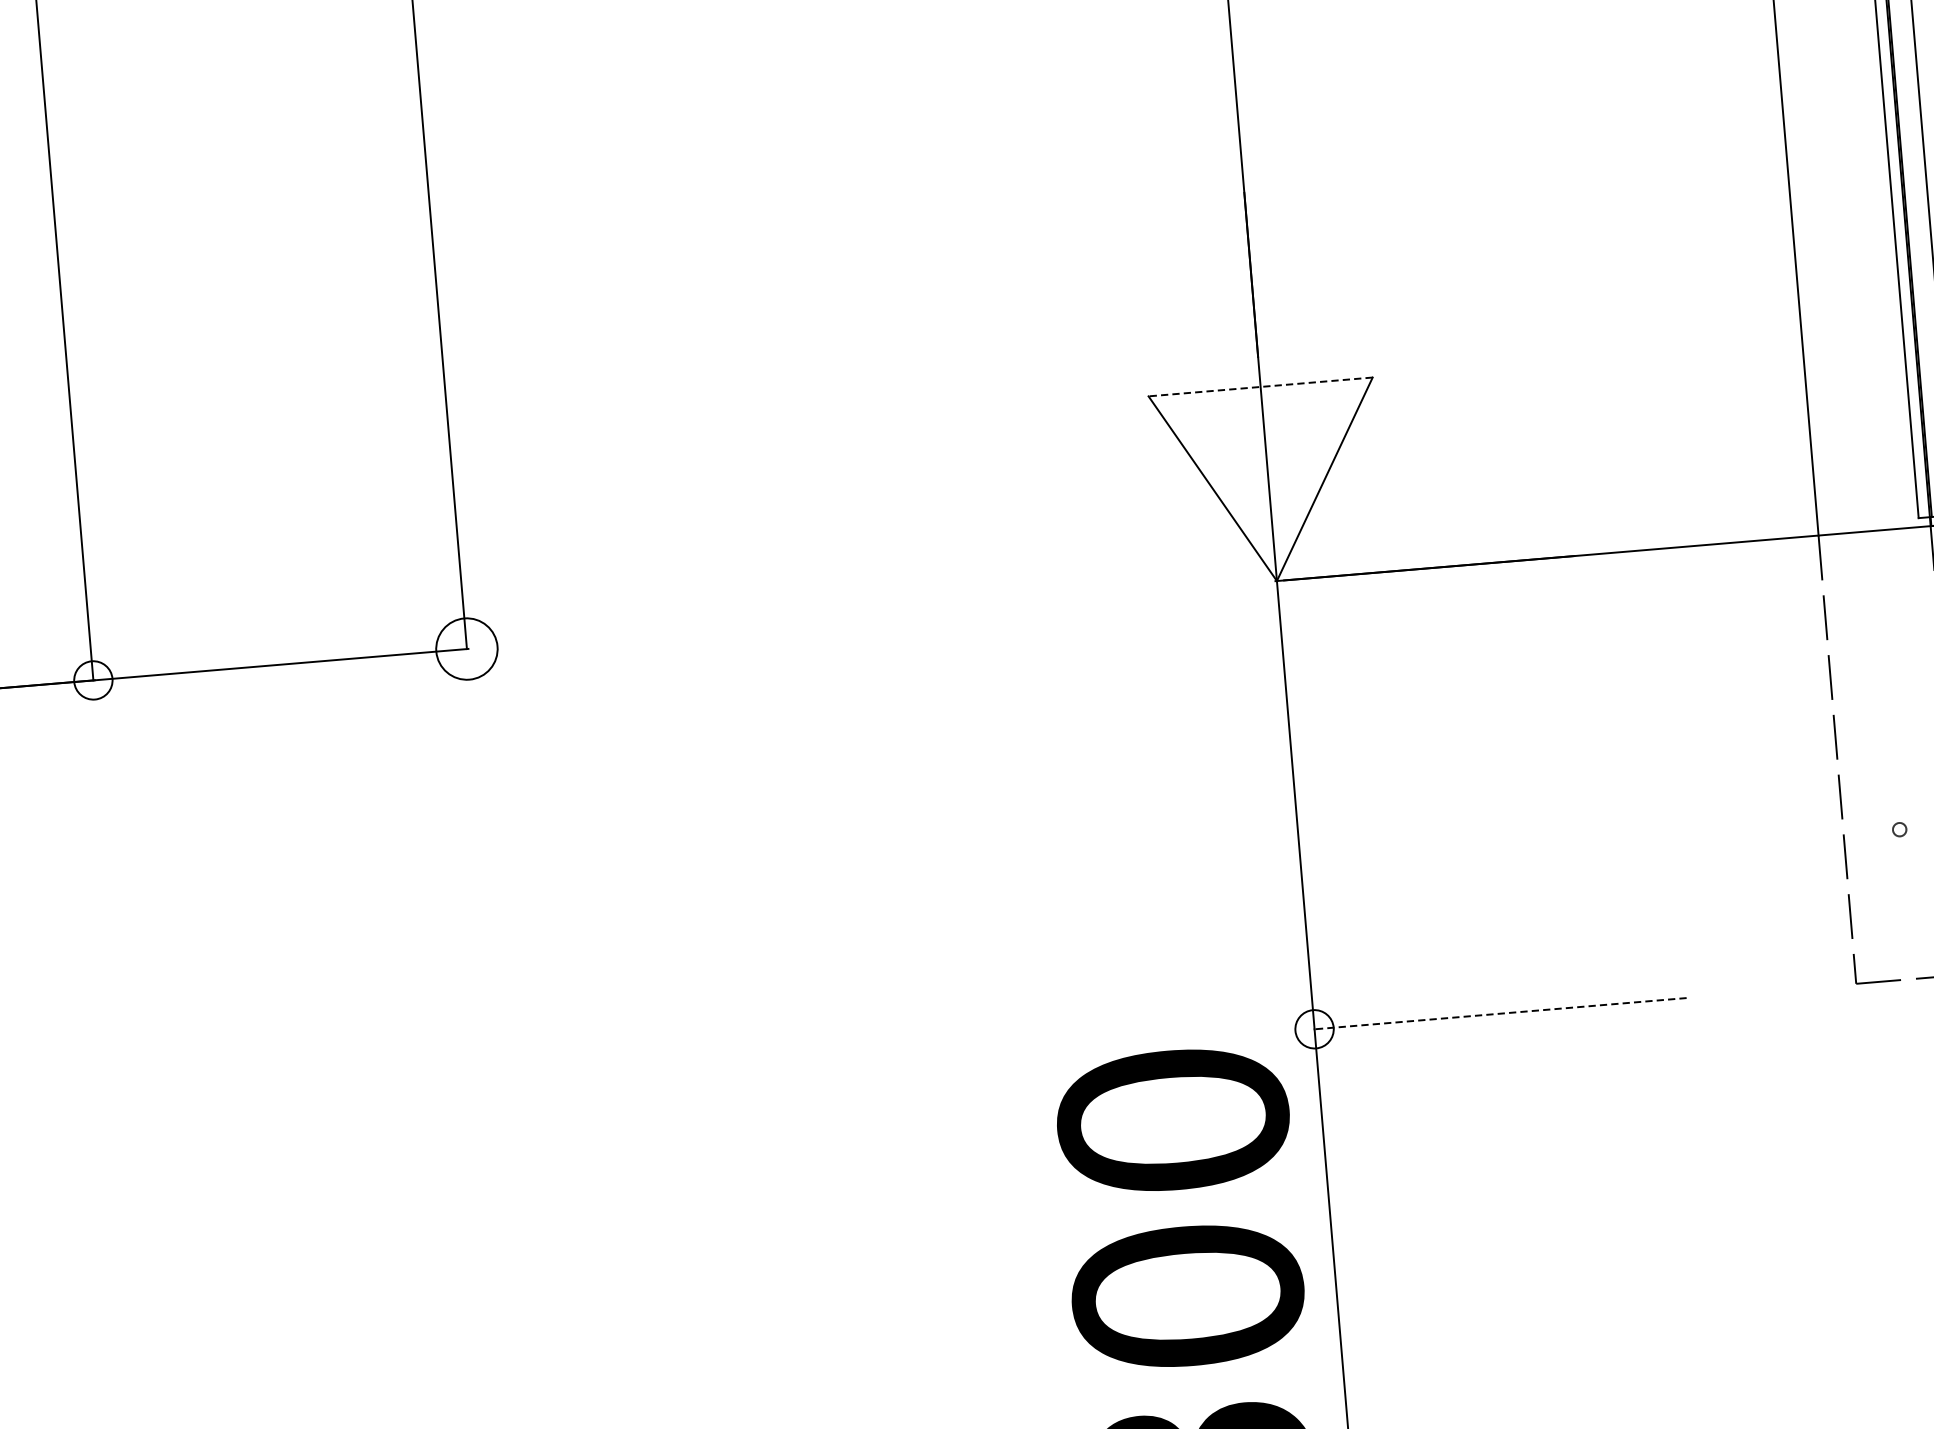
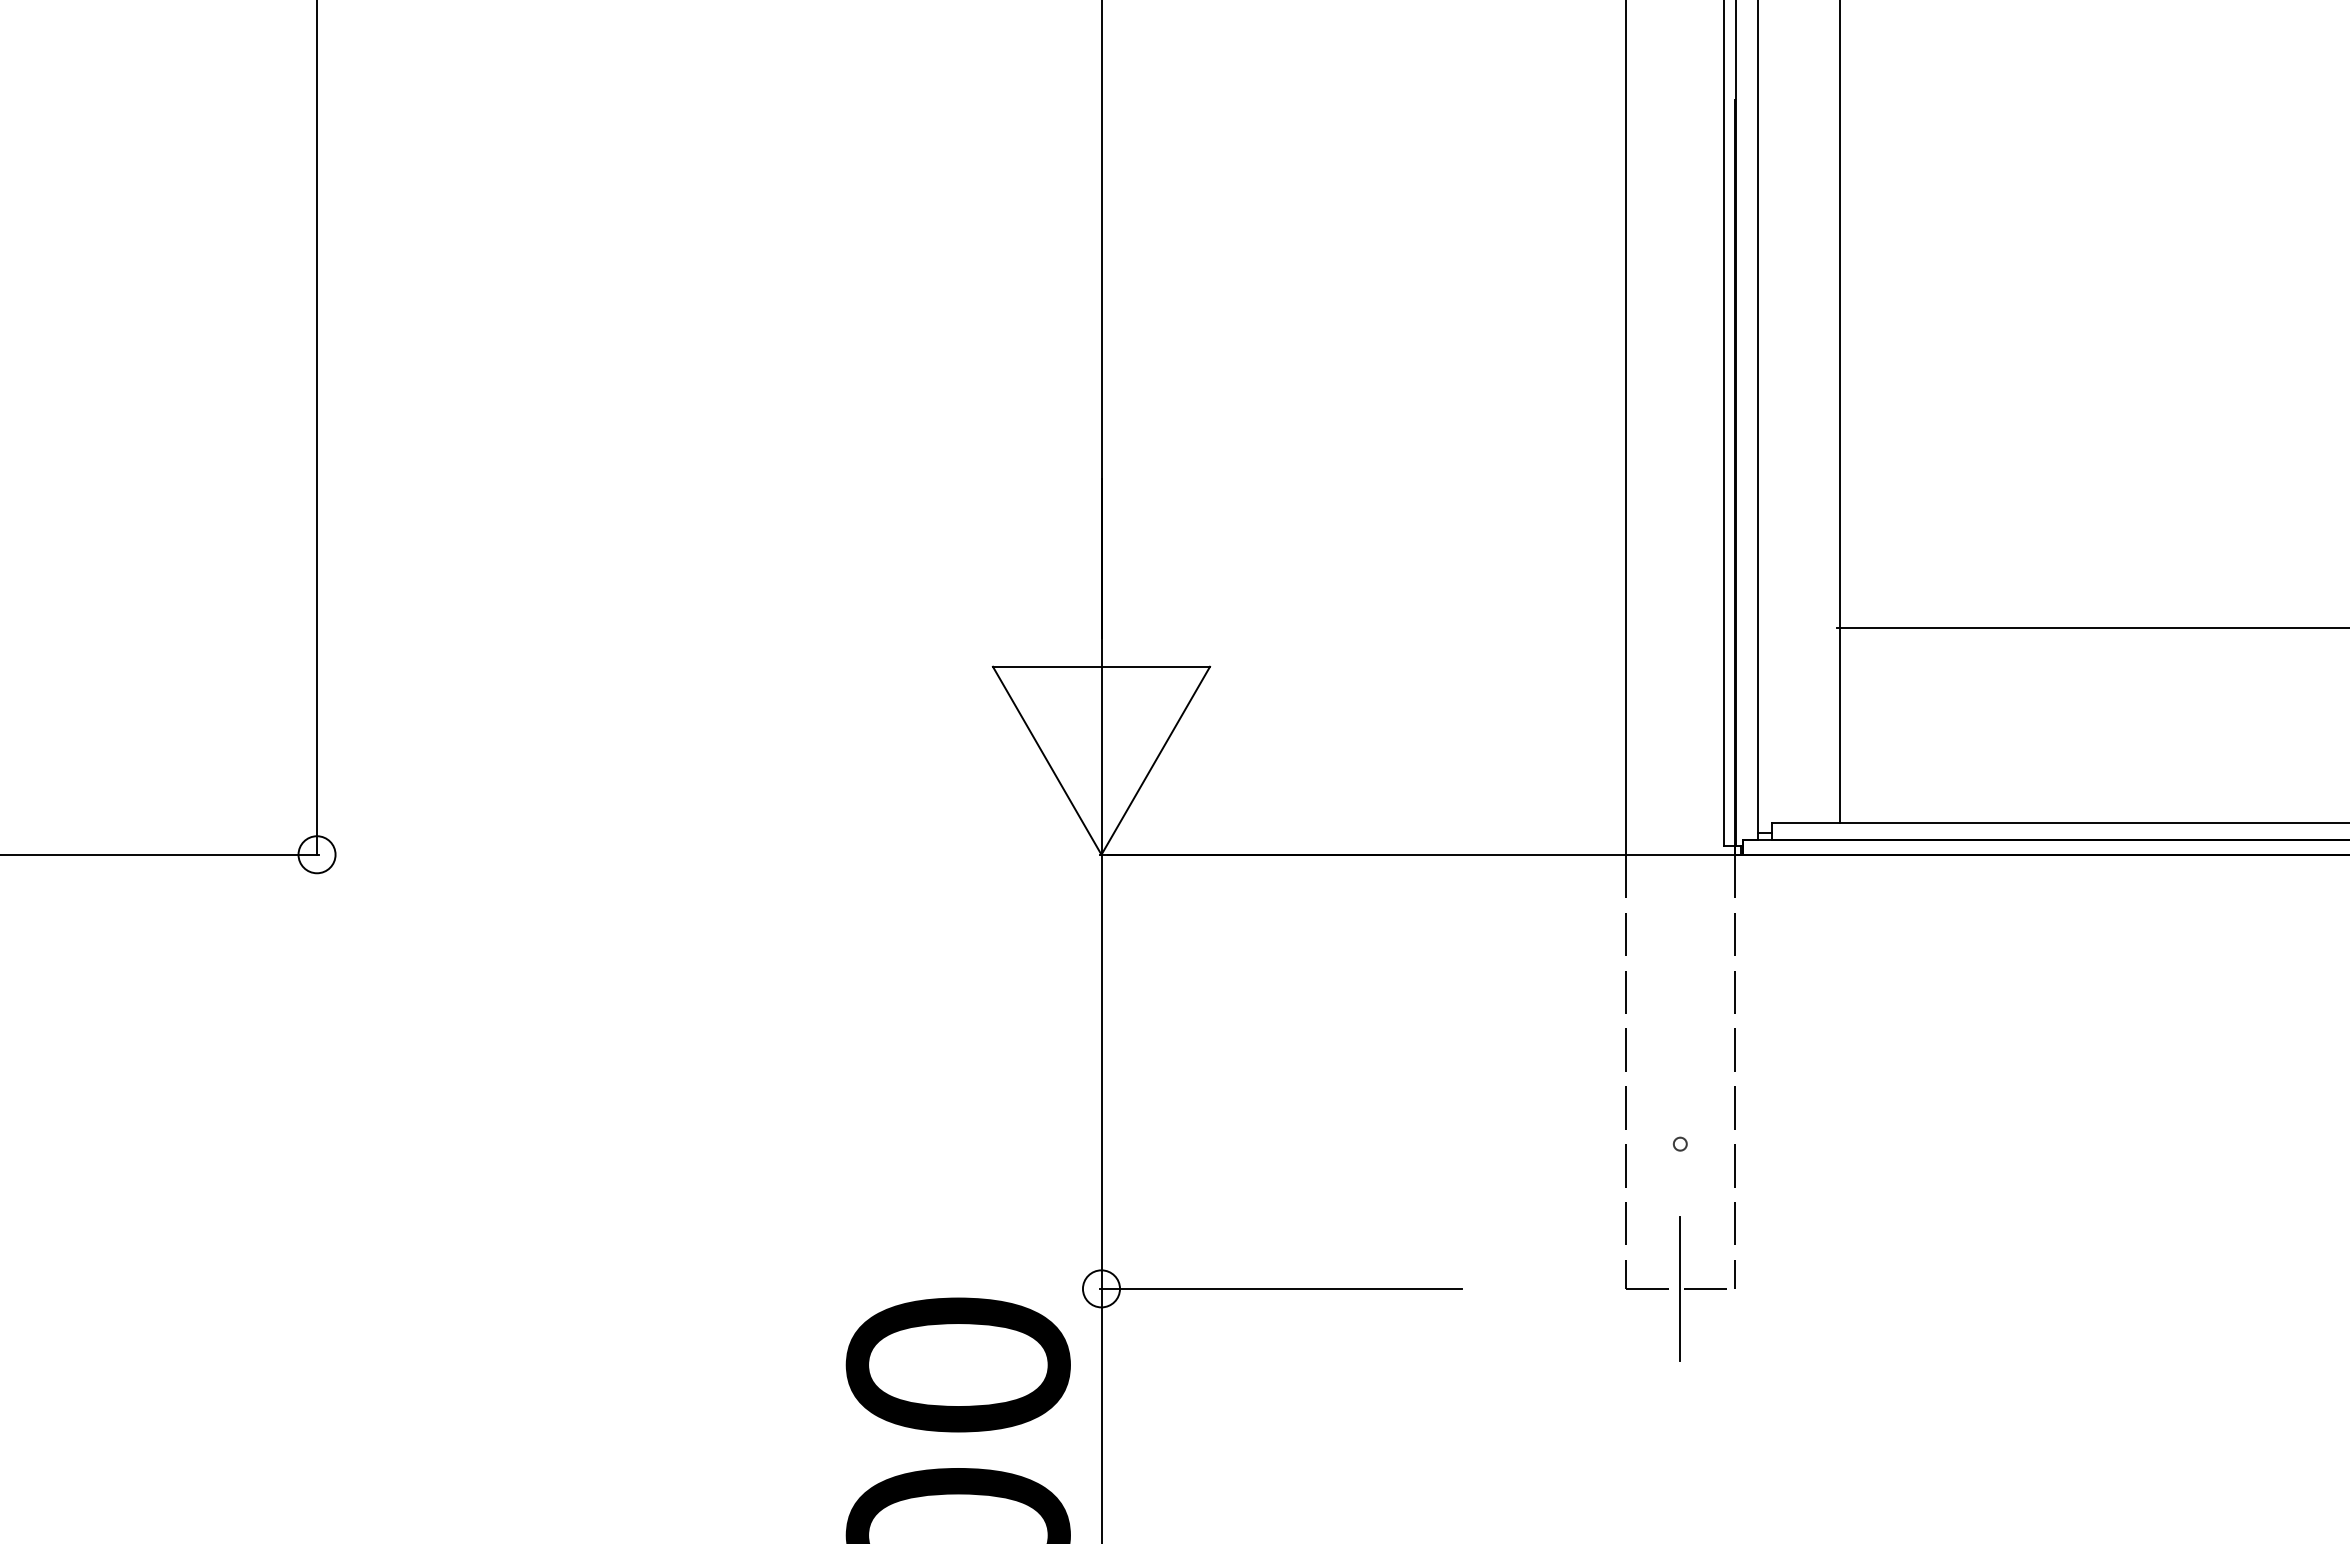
line: (1260, 386) -> (1101, 666), dashed -> solid
circle: (466, 648) -> (316, 854), size x0.62
line: (1912, 978) -> (1680, 1288), added
line: (1499, 1013) -> (1280, 1288), dashed -> solid

